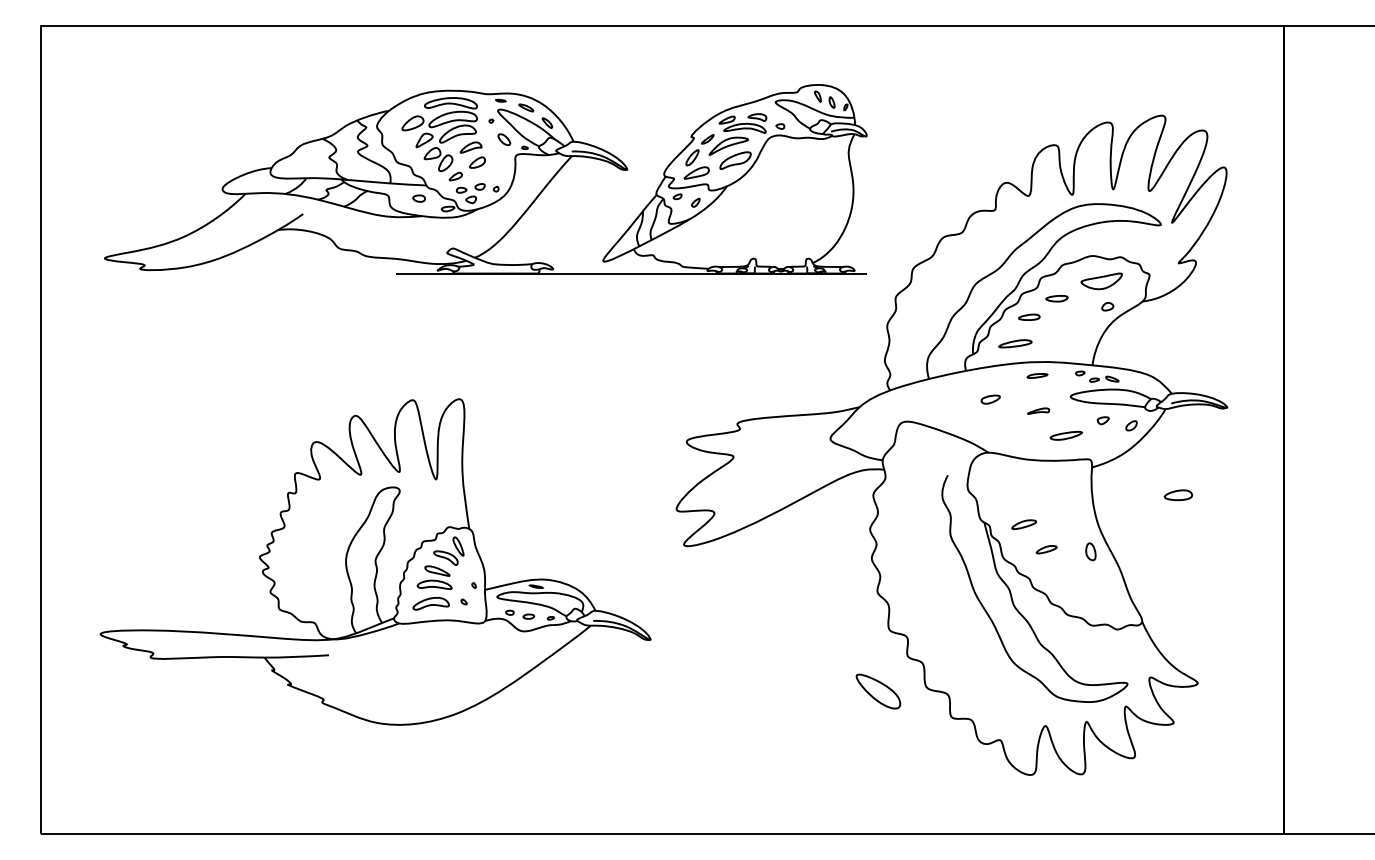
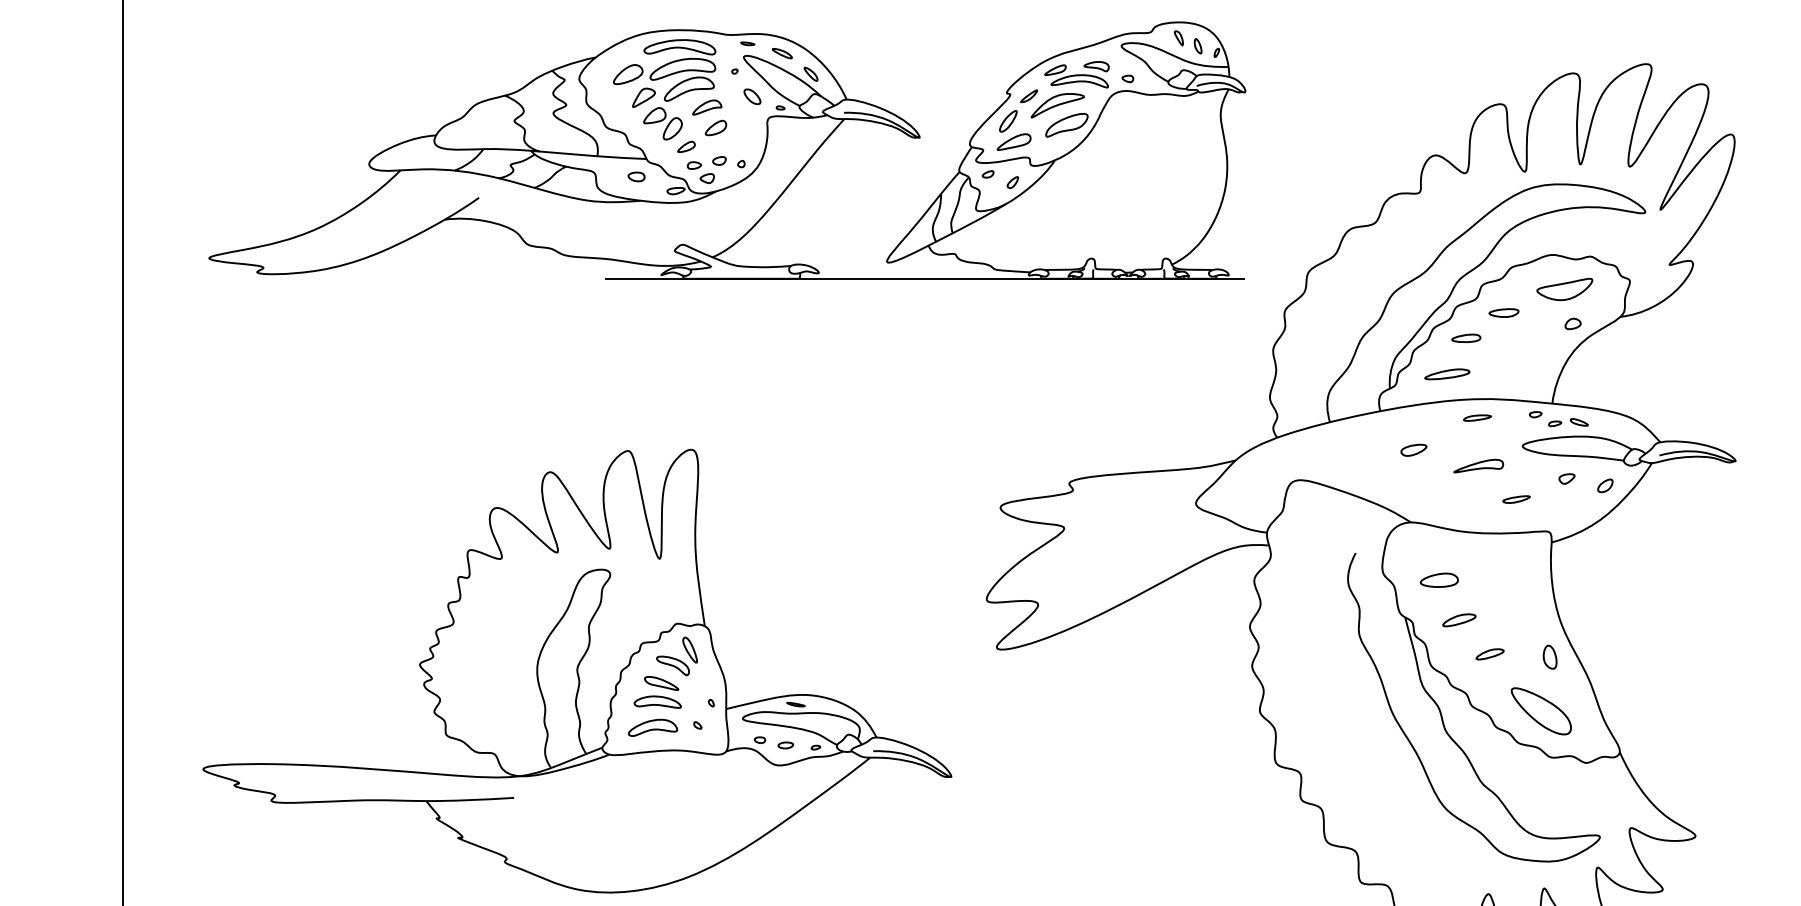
part: (1038, 410) -> (1478, 465), size x1.67
part: (1065, 435) -> (1515, 499), size x0.62
part: (1177, 495) -> (1438, 580), moved
part: (878, 691) -> (1541, 711), moved

